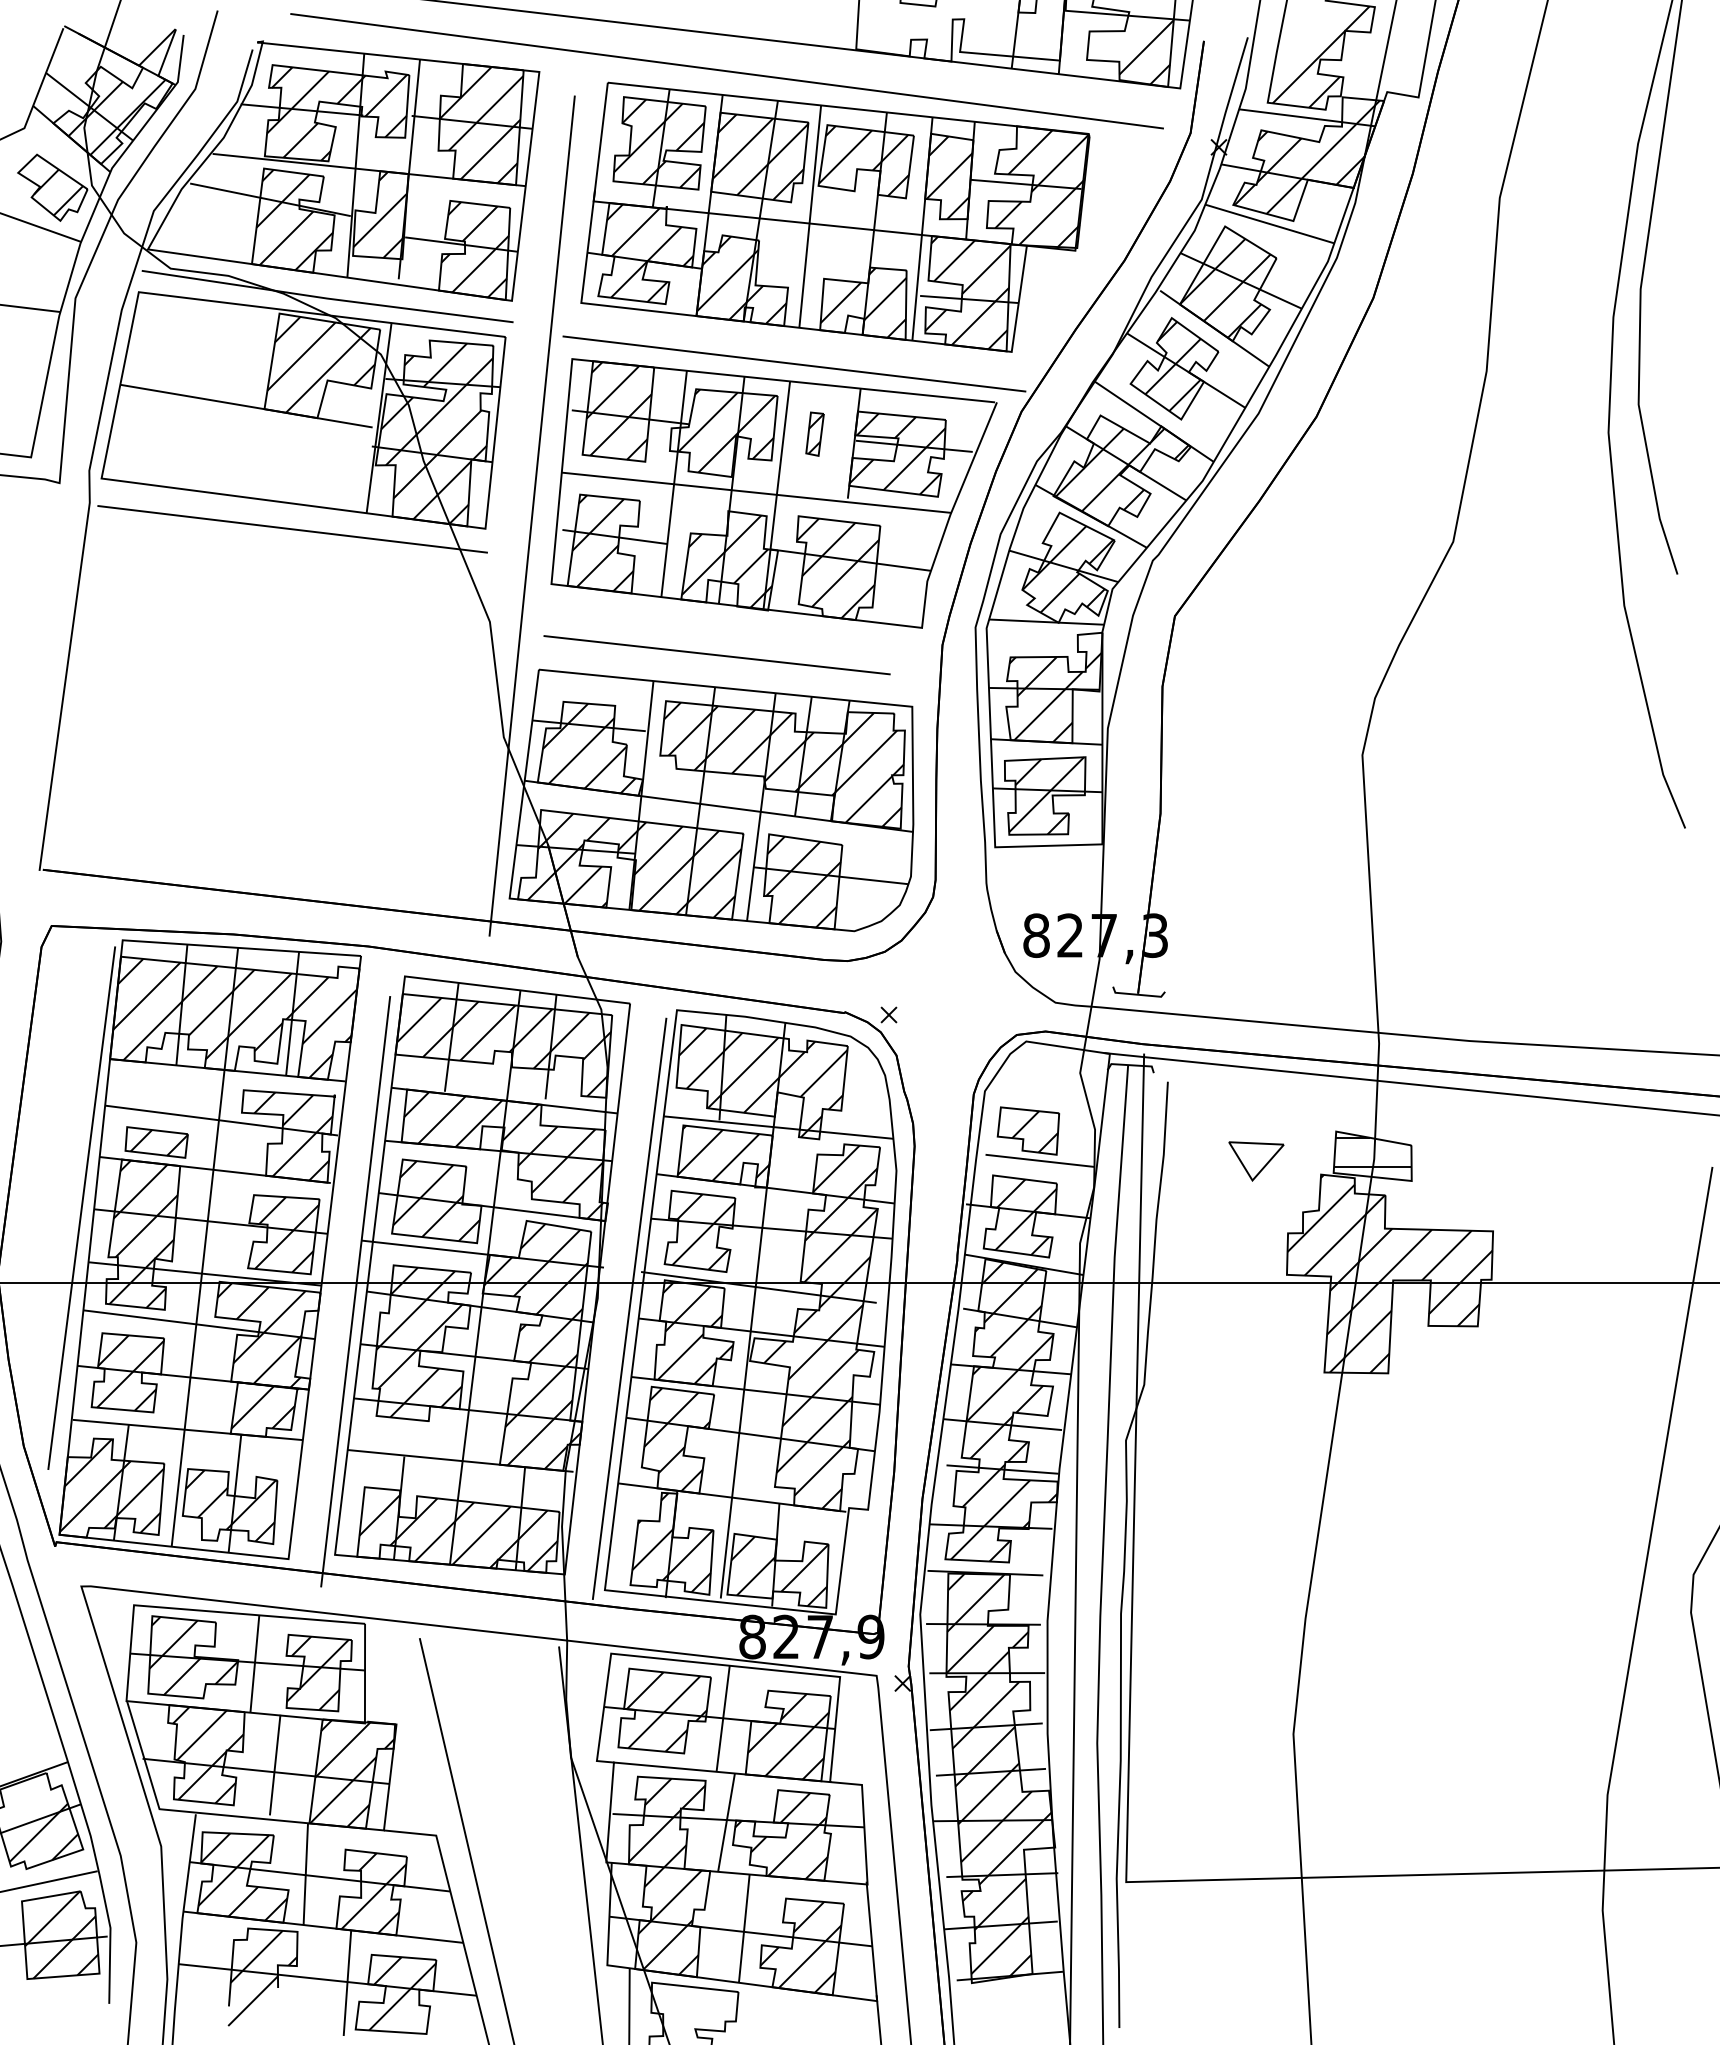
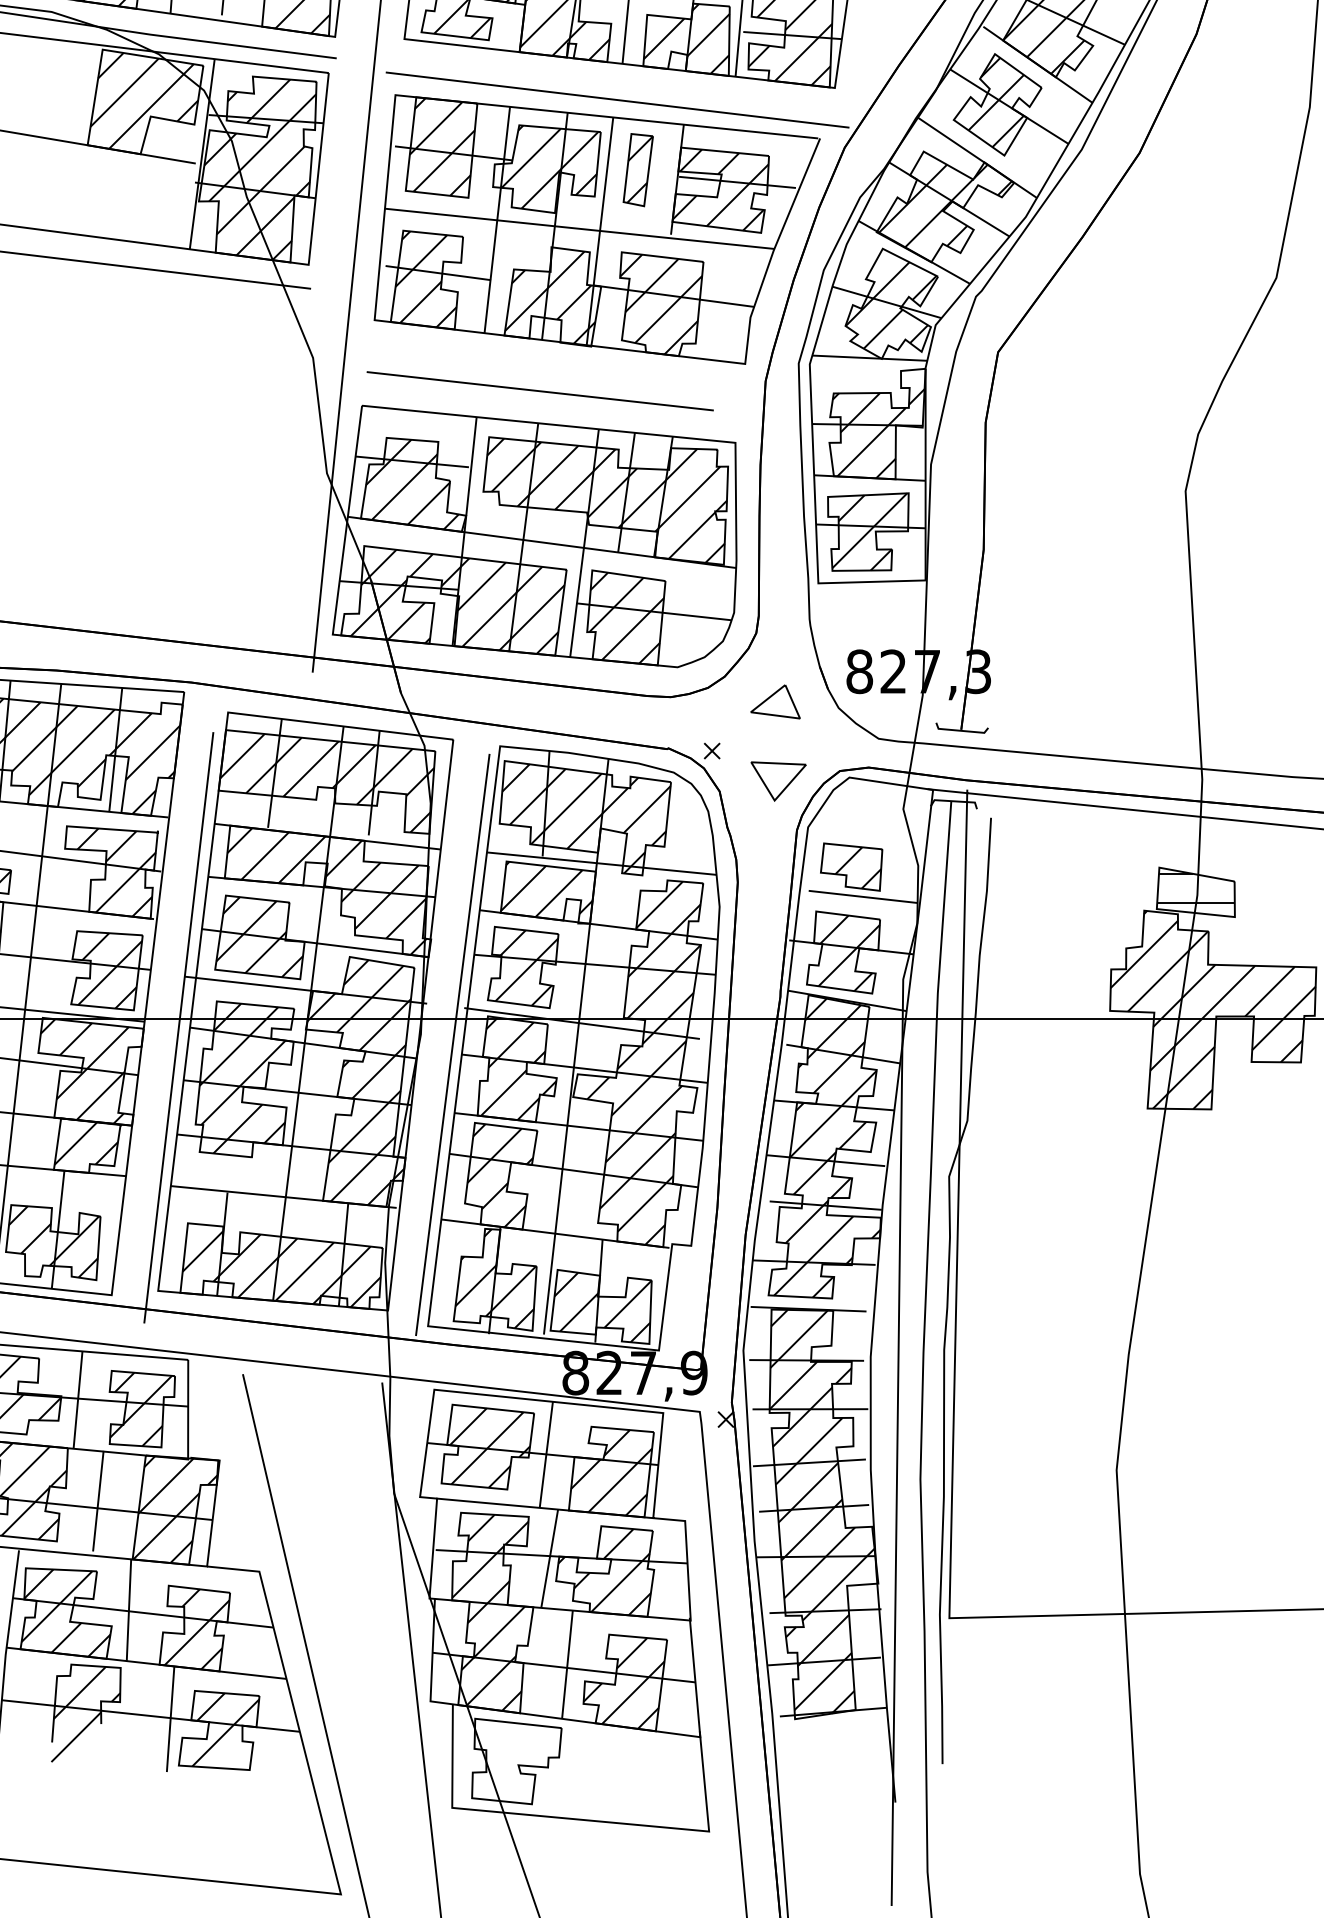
part: (814, 434) -> (637, 170), size x1.67
part: (952, 965) -> (775, 701), added
part: (1256, 1161) -> (778, 781), moved

